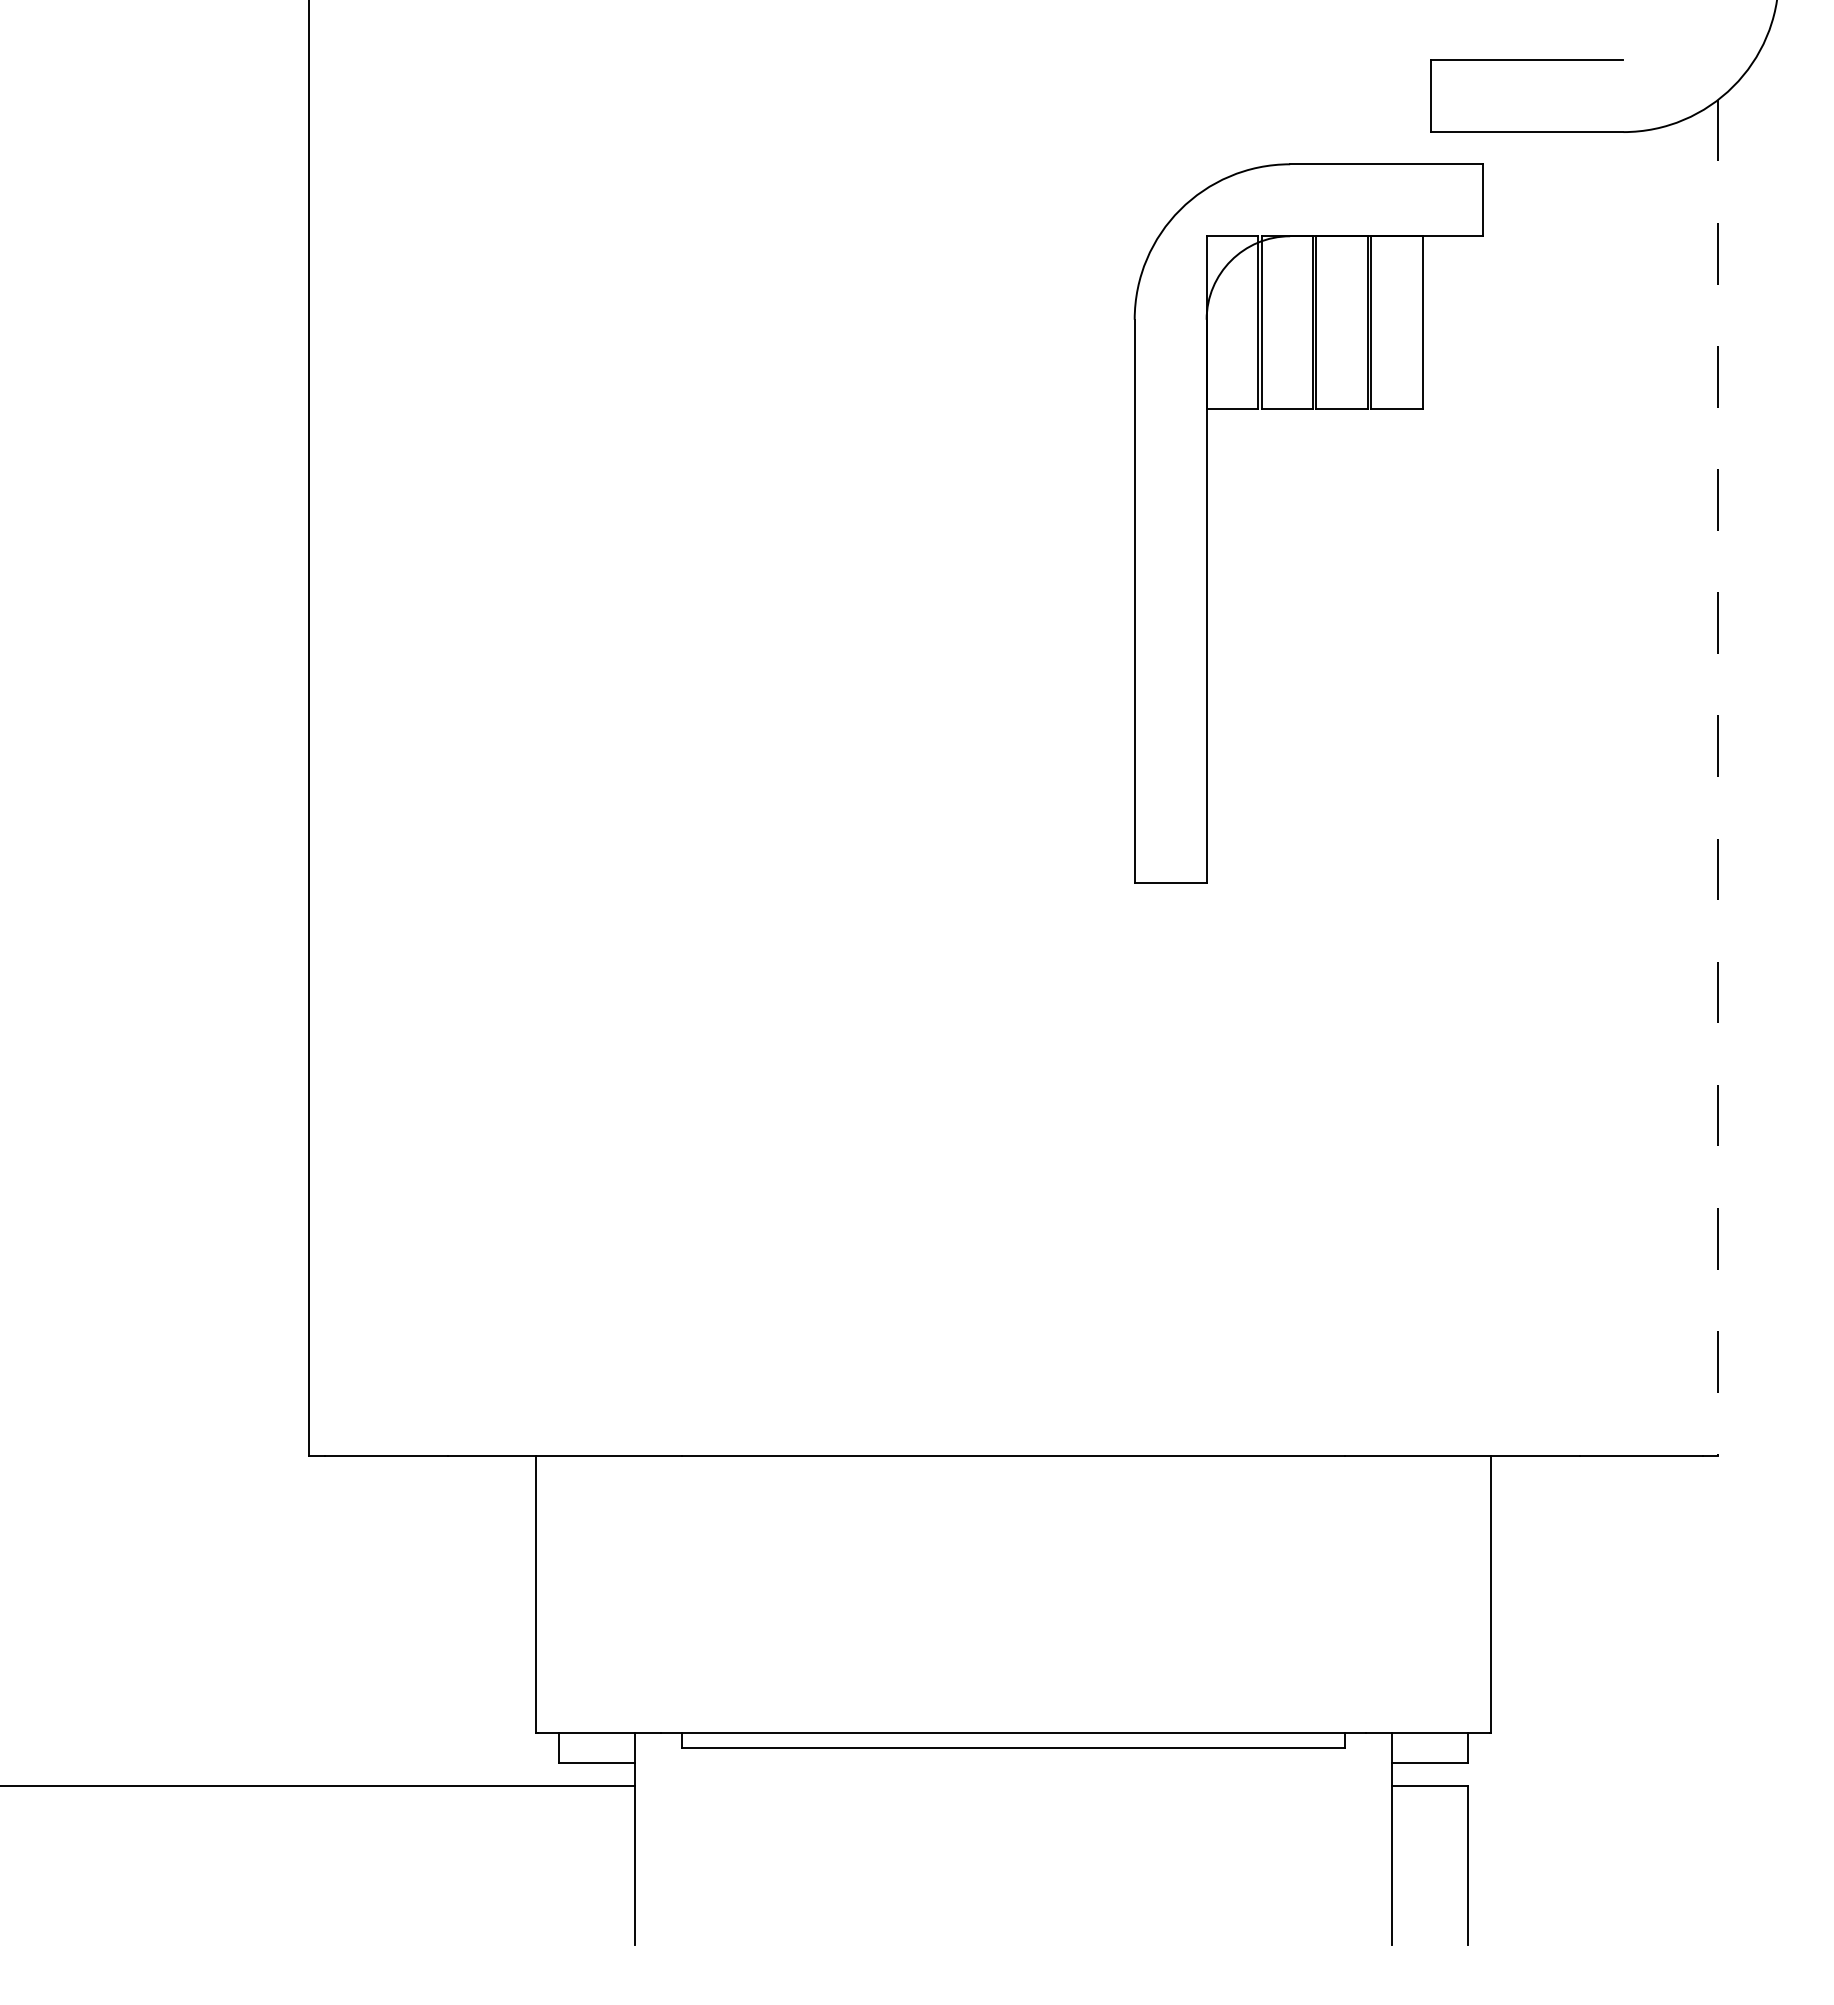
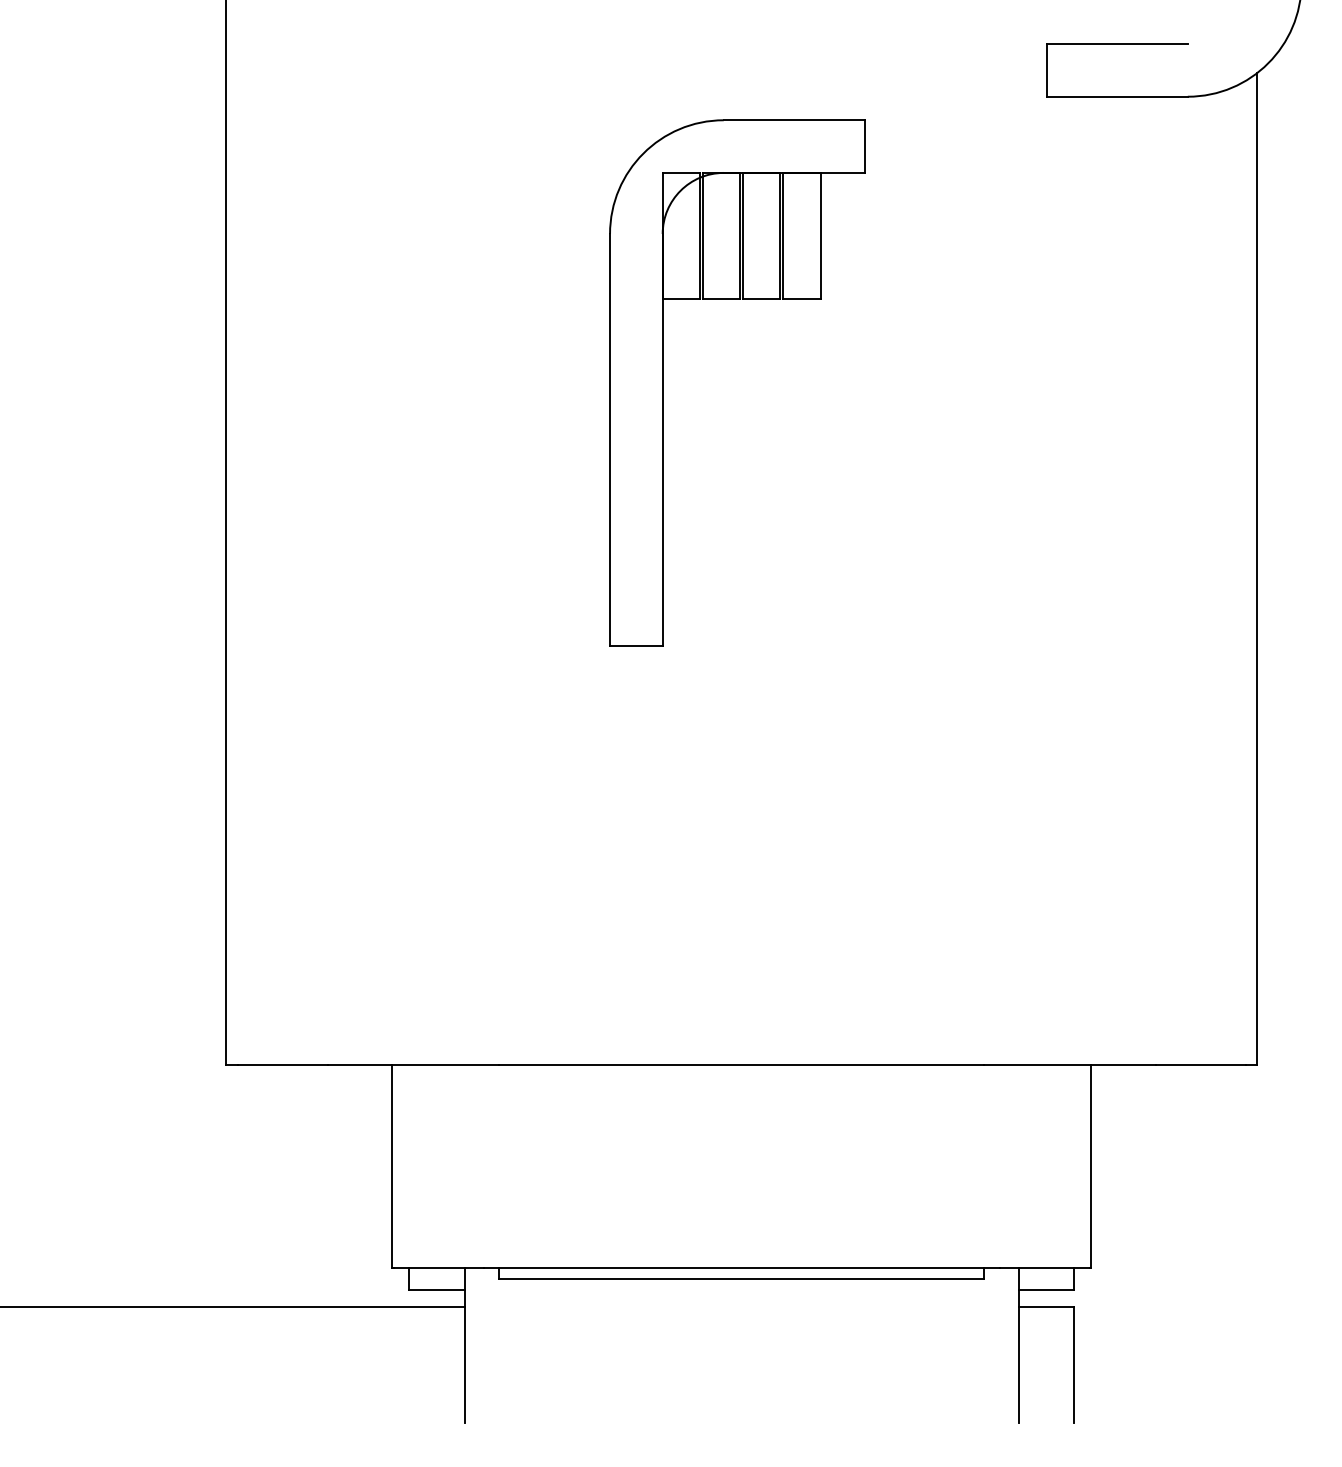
part: (1207, 523) -> (663, 383), moved
line: (1718, 778) -> (1257, 569), dashed -> solid

